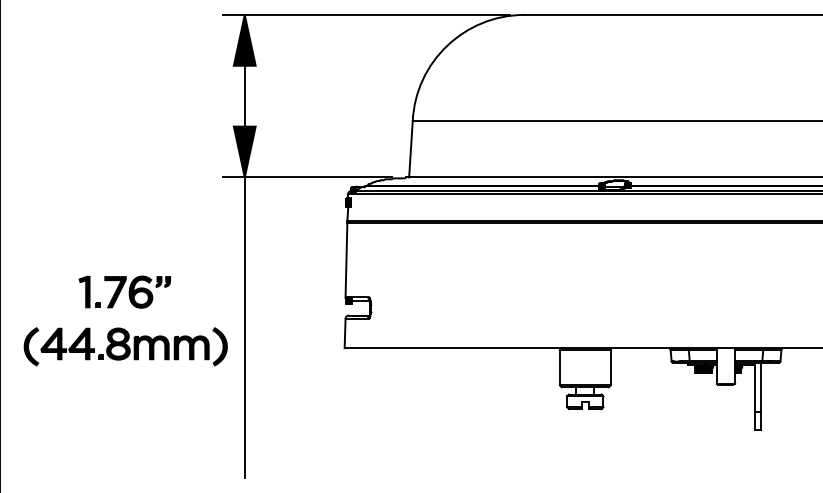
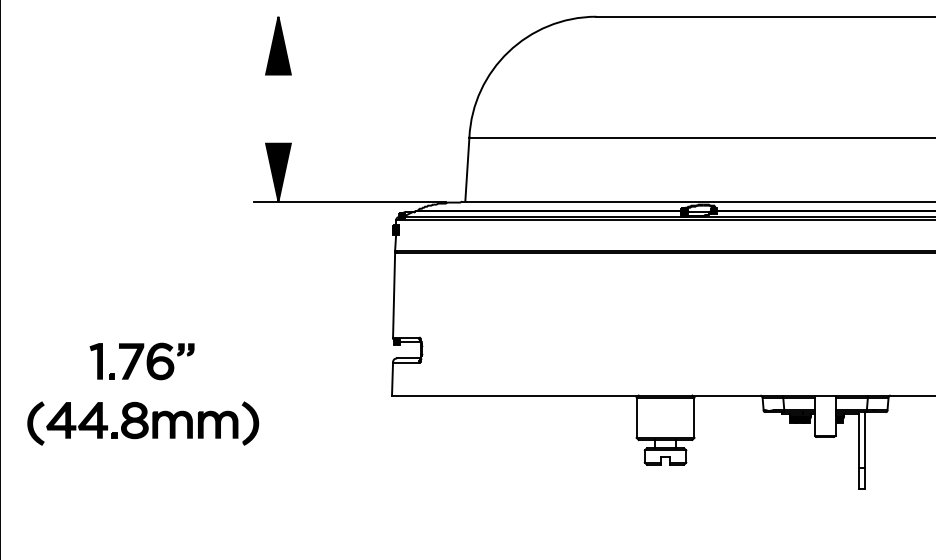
line: (365, 14) -> (415, 16), removed
line: (244, 95) -> (278, 108), removed
line: (244, 327) -> (278, 372), removed
part: (124, 328) -> (141, 402), moved

